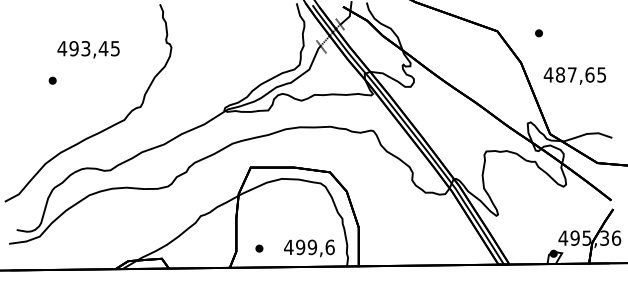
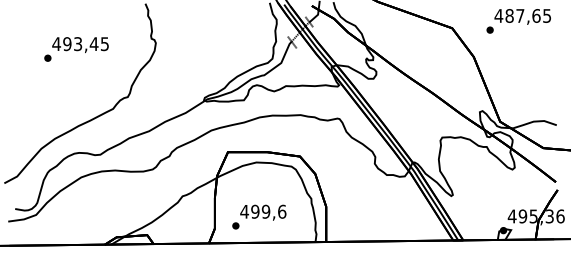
text: (574, 75) -> (522, 16), moved
part: (52, 79) -> (47, 57), moved
text: (309, 248) -> (263, 212), moved

